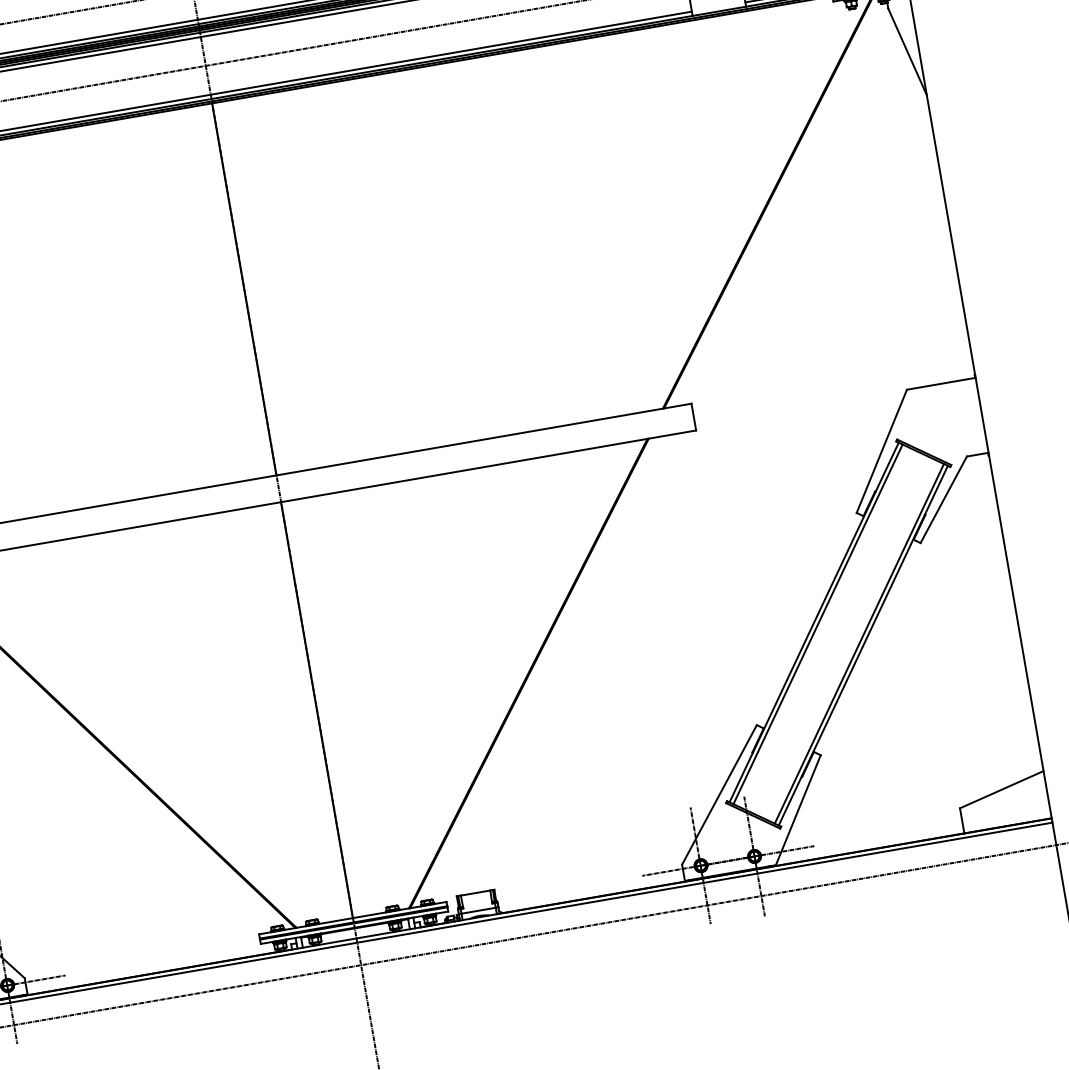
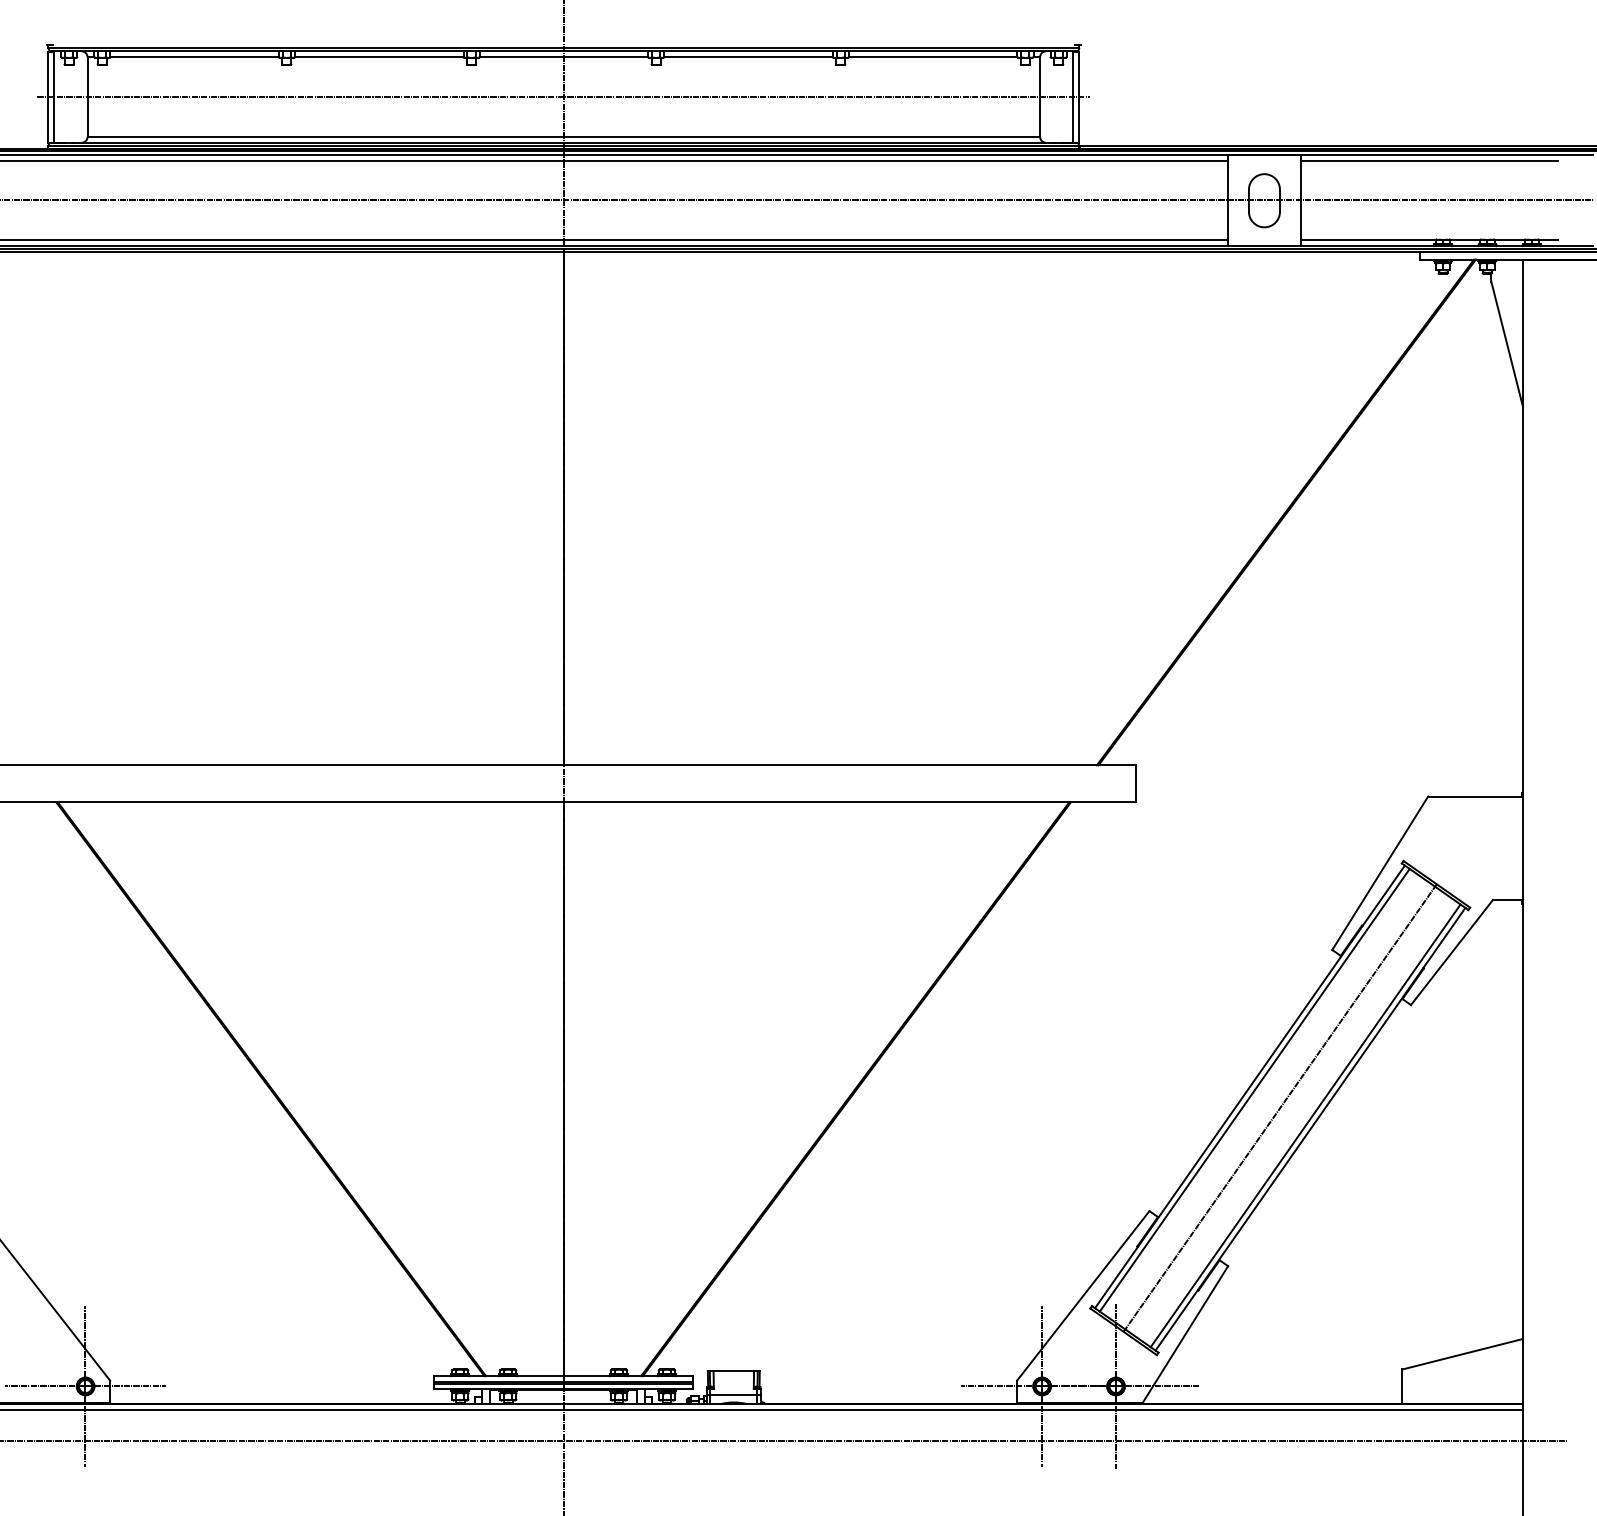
line: (838, 633) -> (1279, 1107), added

